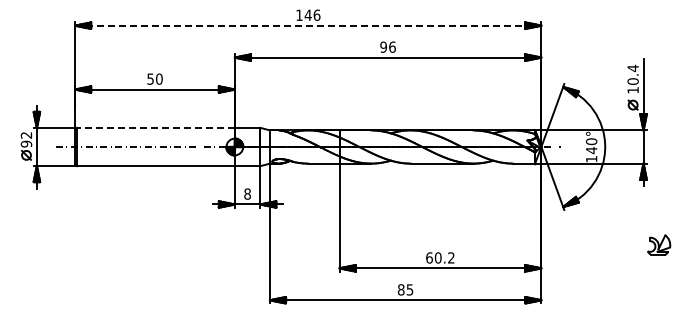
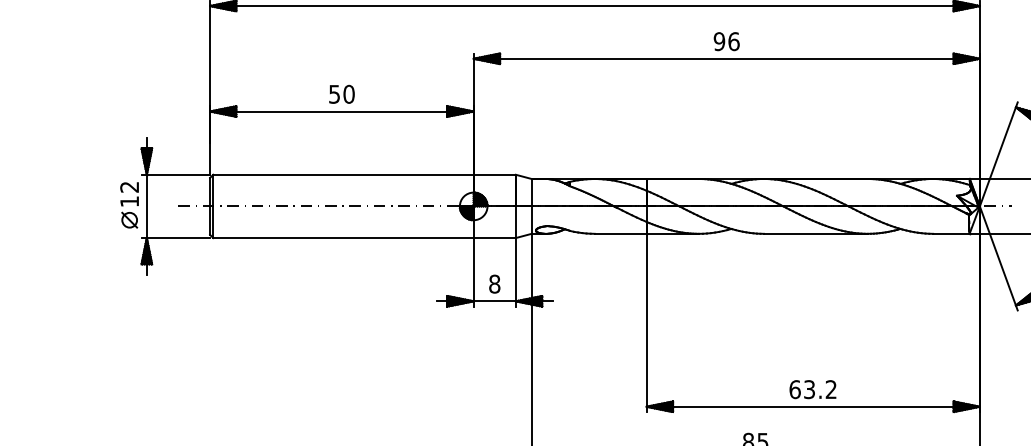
line: (308, 25) -> (595, 5), dashed -> solid
line: (155, 127) -> (342, 174), dashed -> solid
text: (26, 143) -> (129, 200), 92 -> 12
text: (437, 257) -> (808, 388), 60.2 -> 63.2

